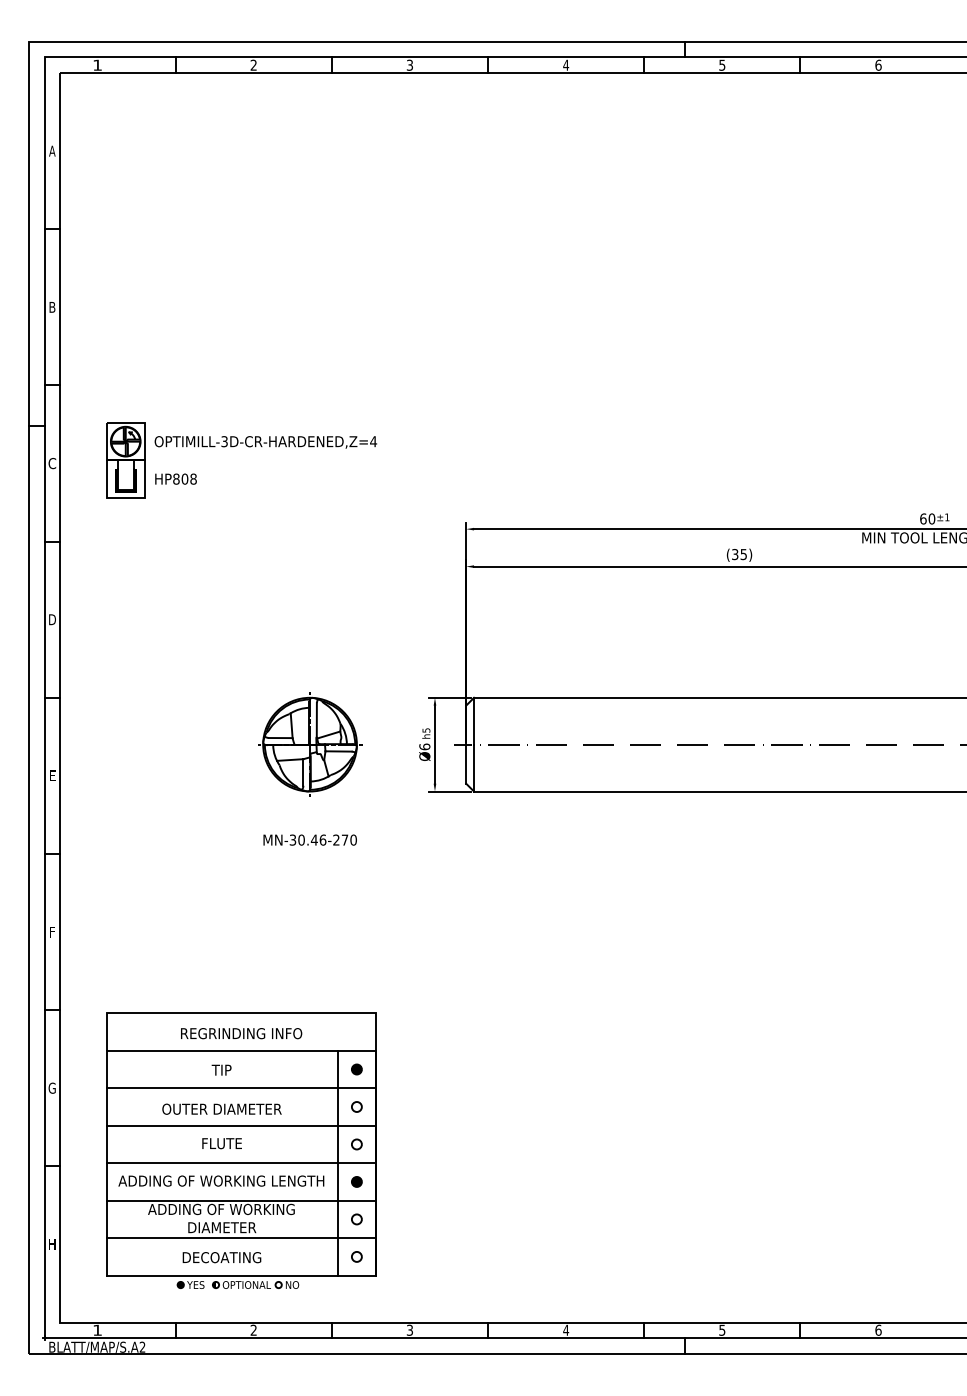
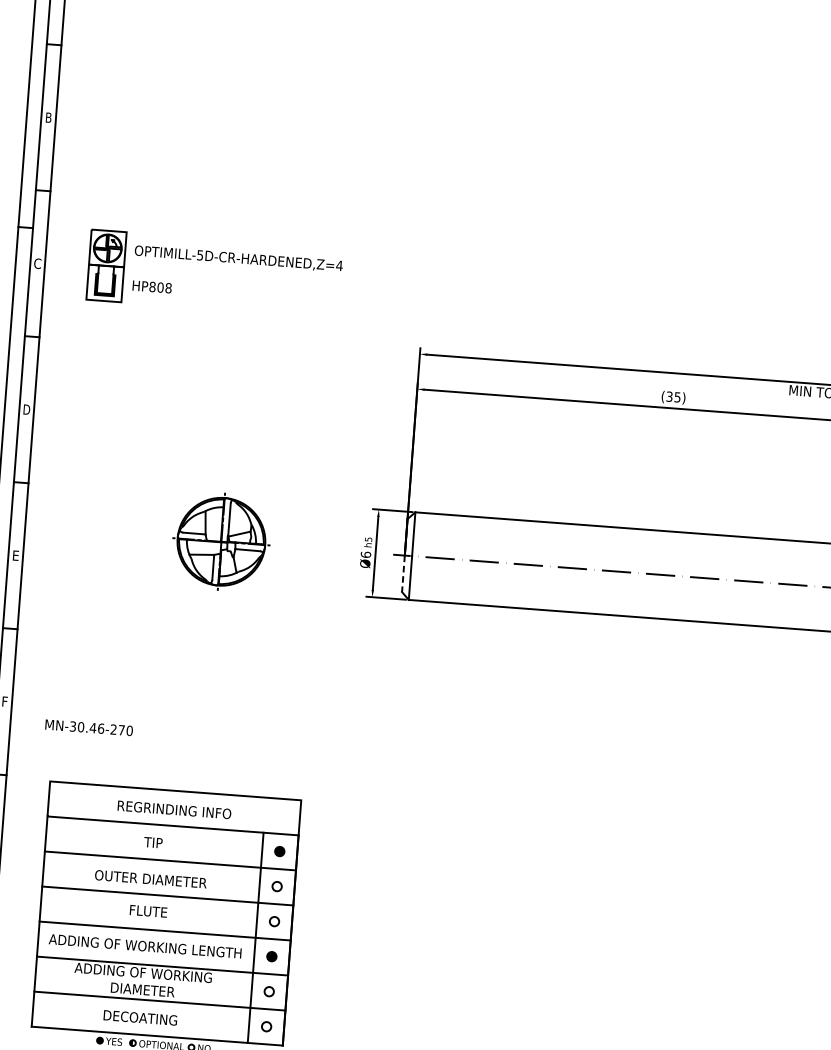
text: (224, 441) -> (200, 255), OPTIMILL-3D-CR-HARDENED,Z=4 -> OPTIMILL-5D-CR-HARDENED,Z=4
part: (310, 744) -> (221, 541), moved
line: (466, 764) -> (403, 574), solid -> dashed
text: (309, 839) -> (88, 727), moved

